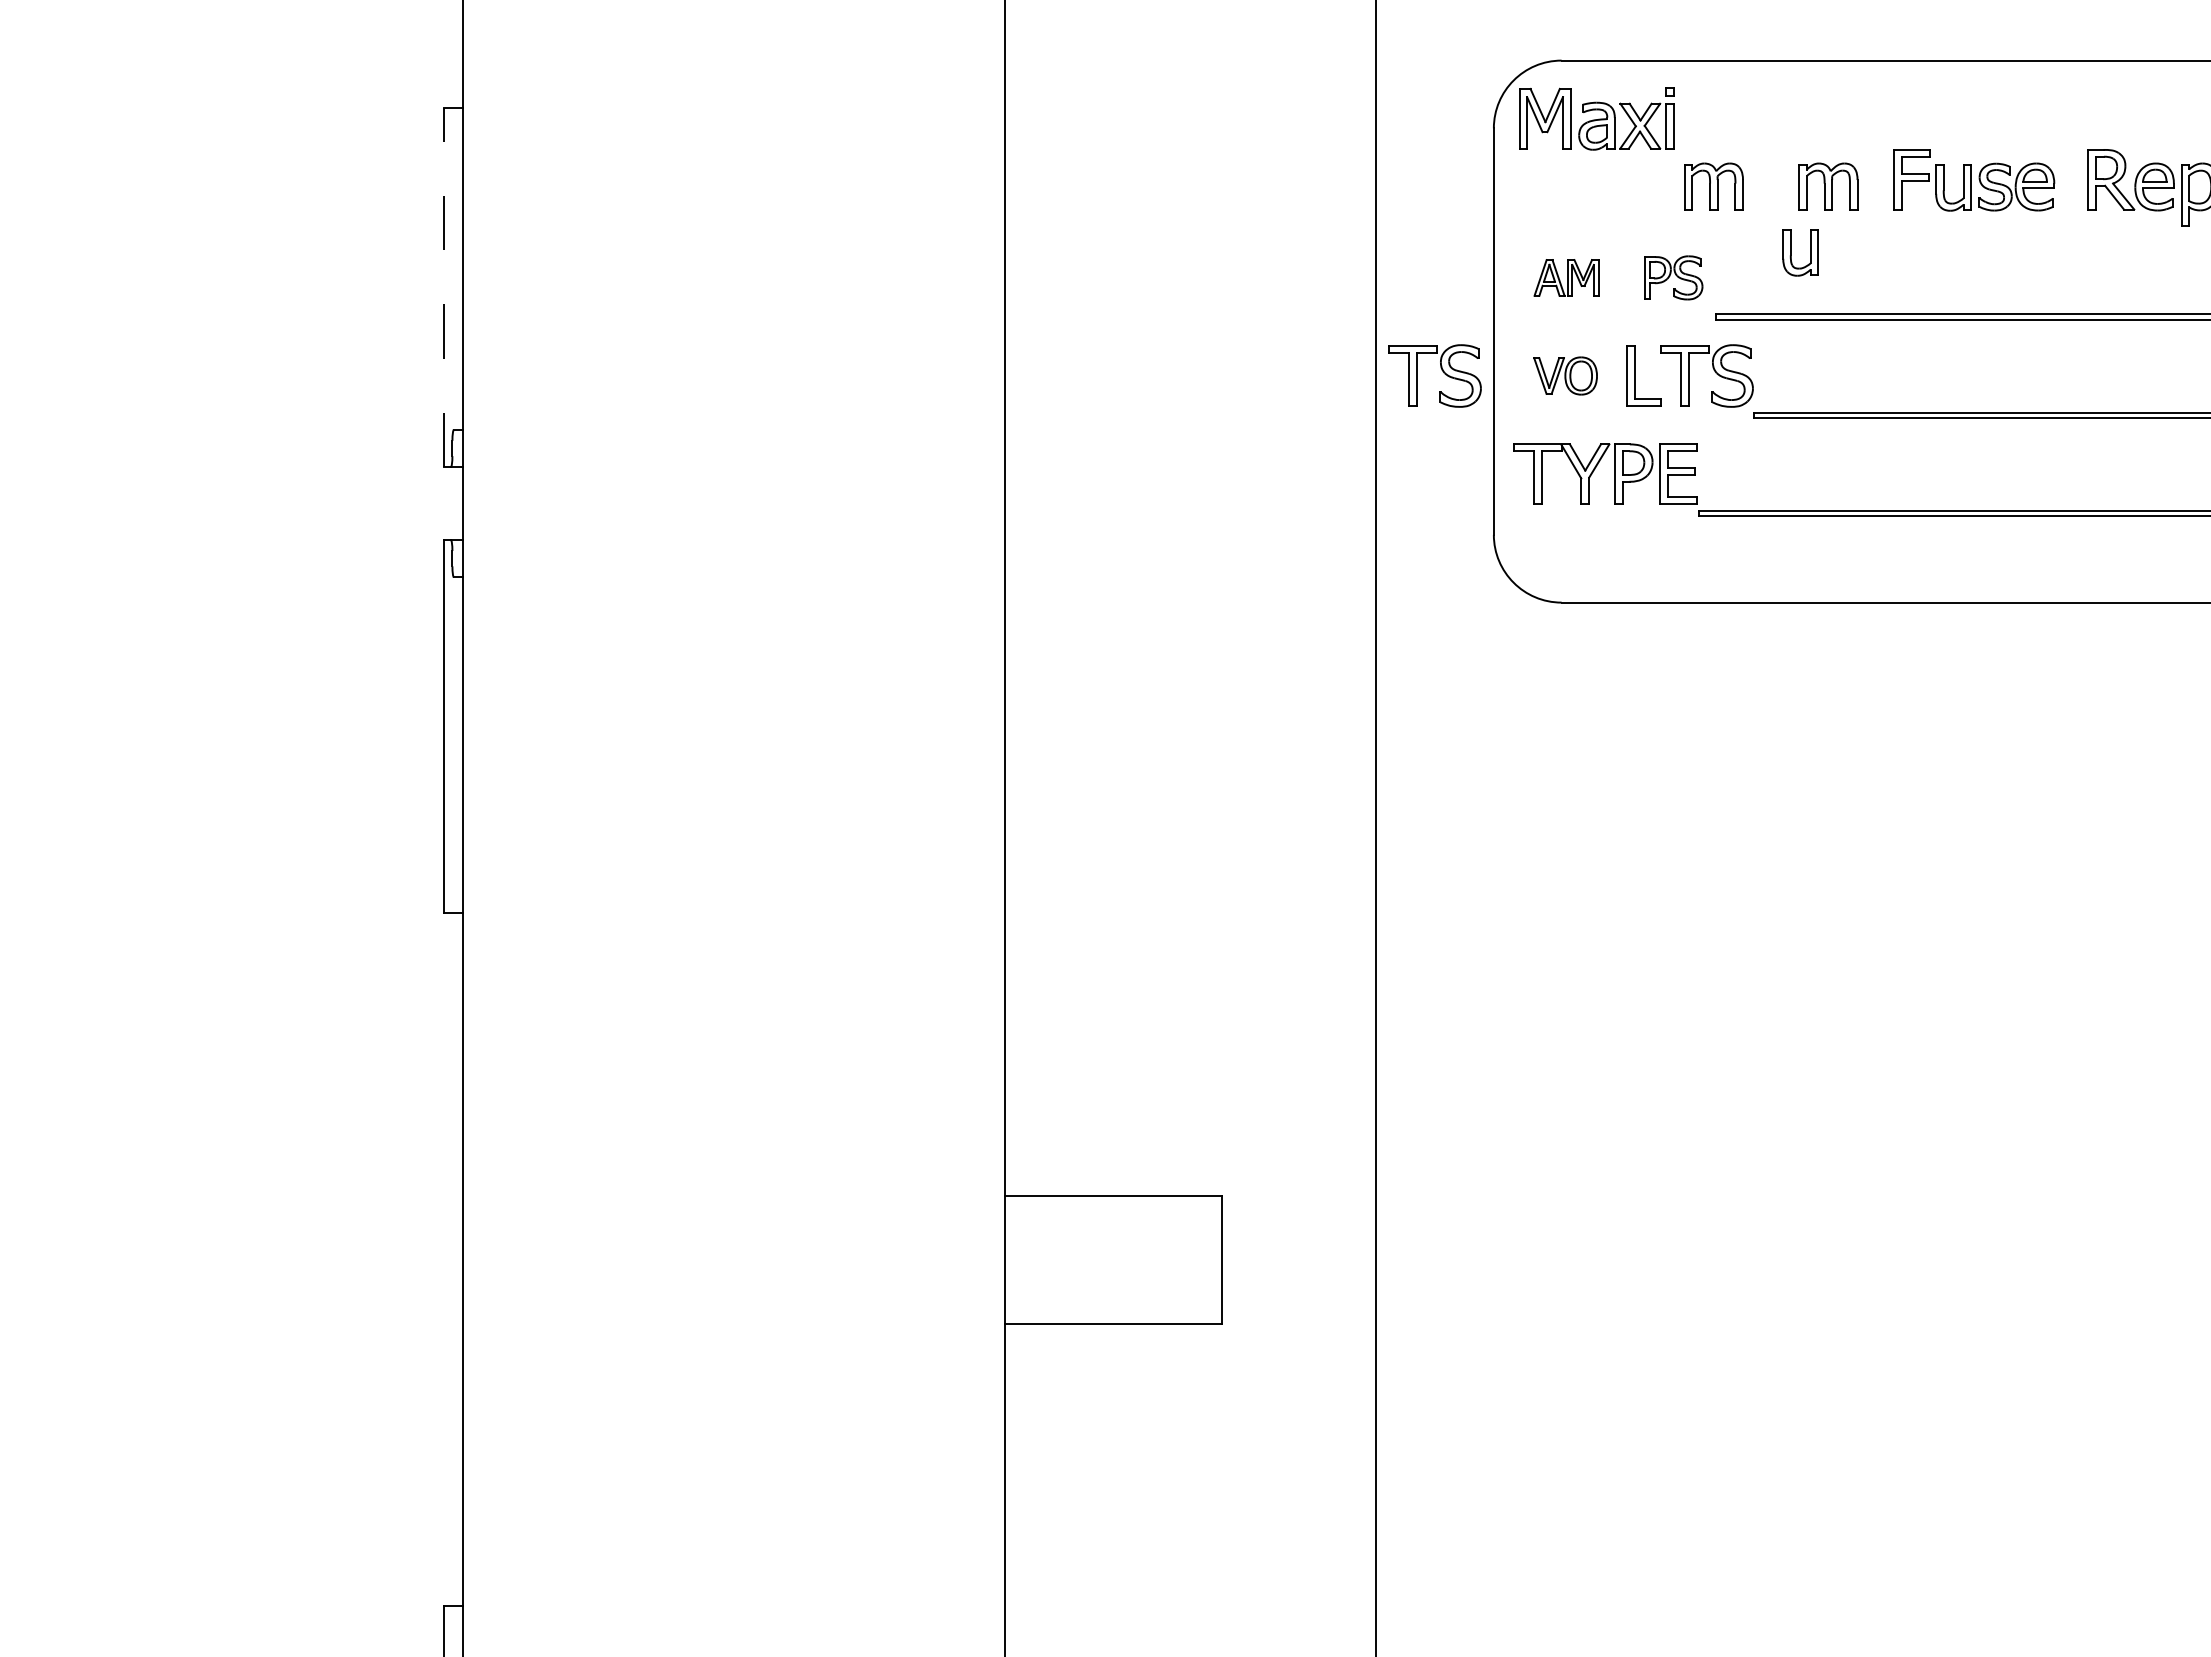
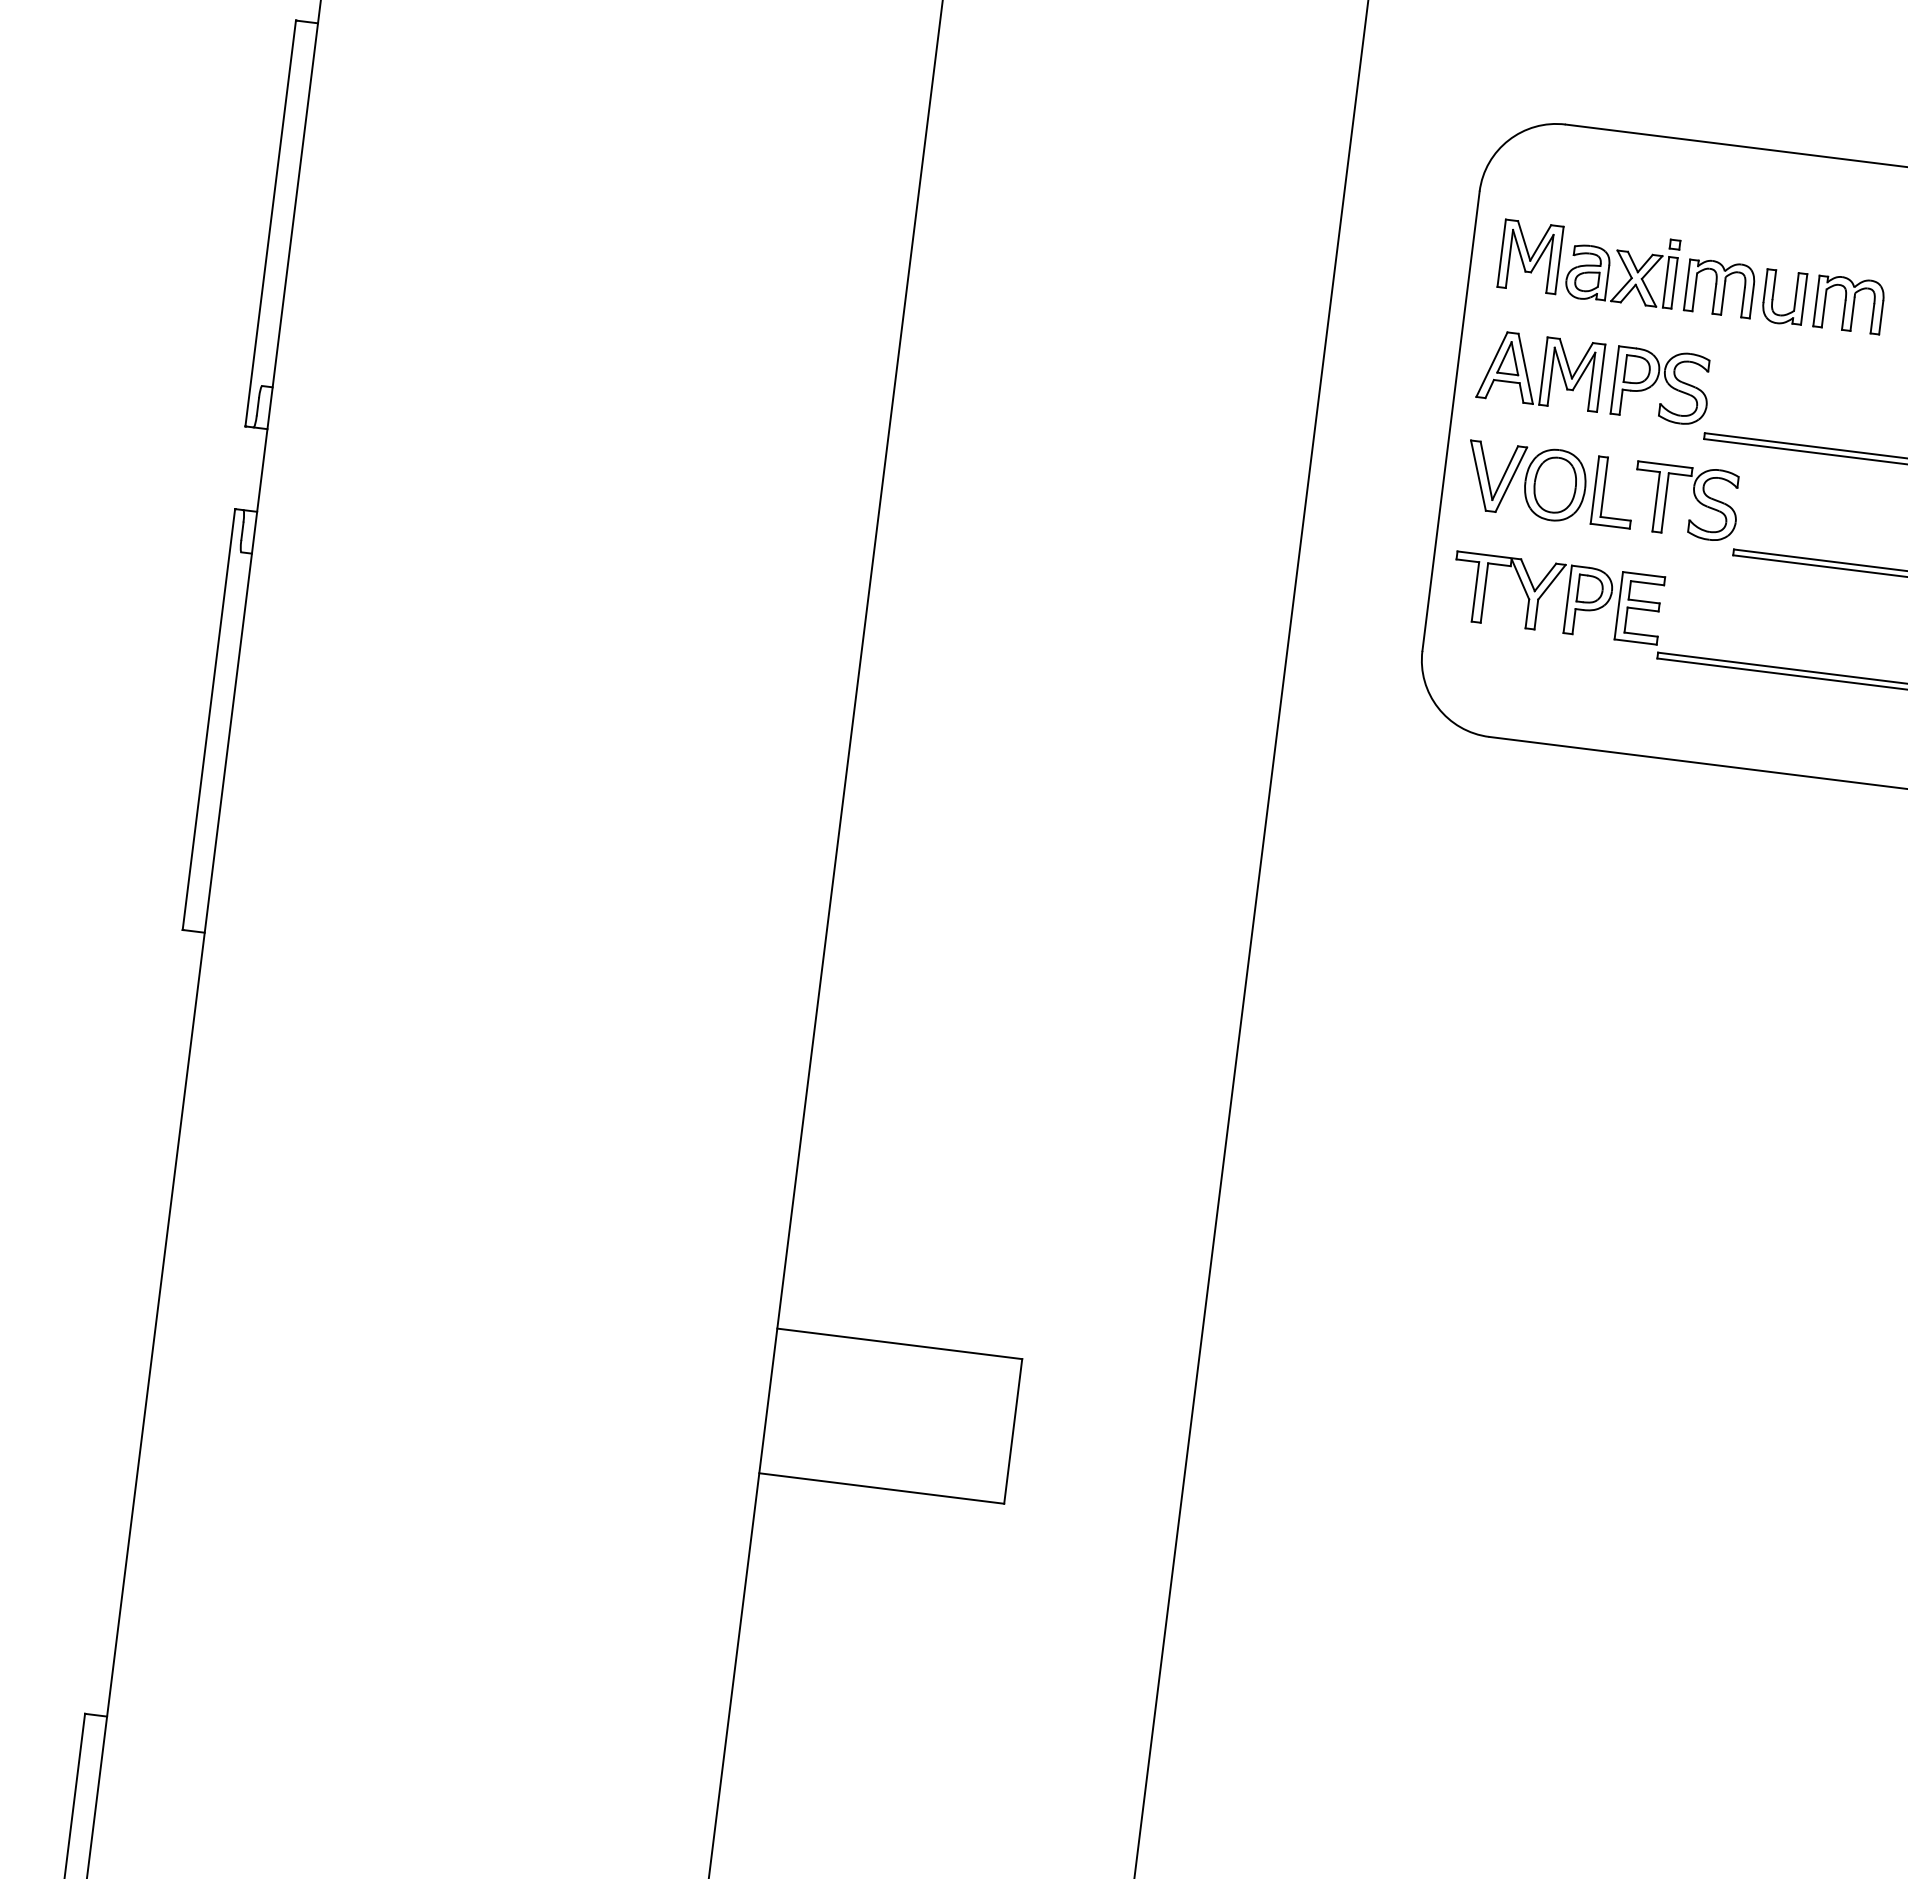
part: (1596, 118) -> (1588, 263), moved
part: (1791, 252) -> (1773, 296), moved
part: (1566, 277) -> (1540, 370), size x1.67
part: (1673, 277) -> (1661, 385), size x1.43
line: (443, 287) -> (270, 223), dashed -> solid
part: (1441, 370) -> (1386, 457), removed
part: (1565, 375) -> (1525, 480), size x1.67

